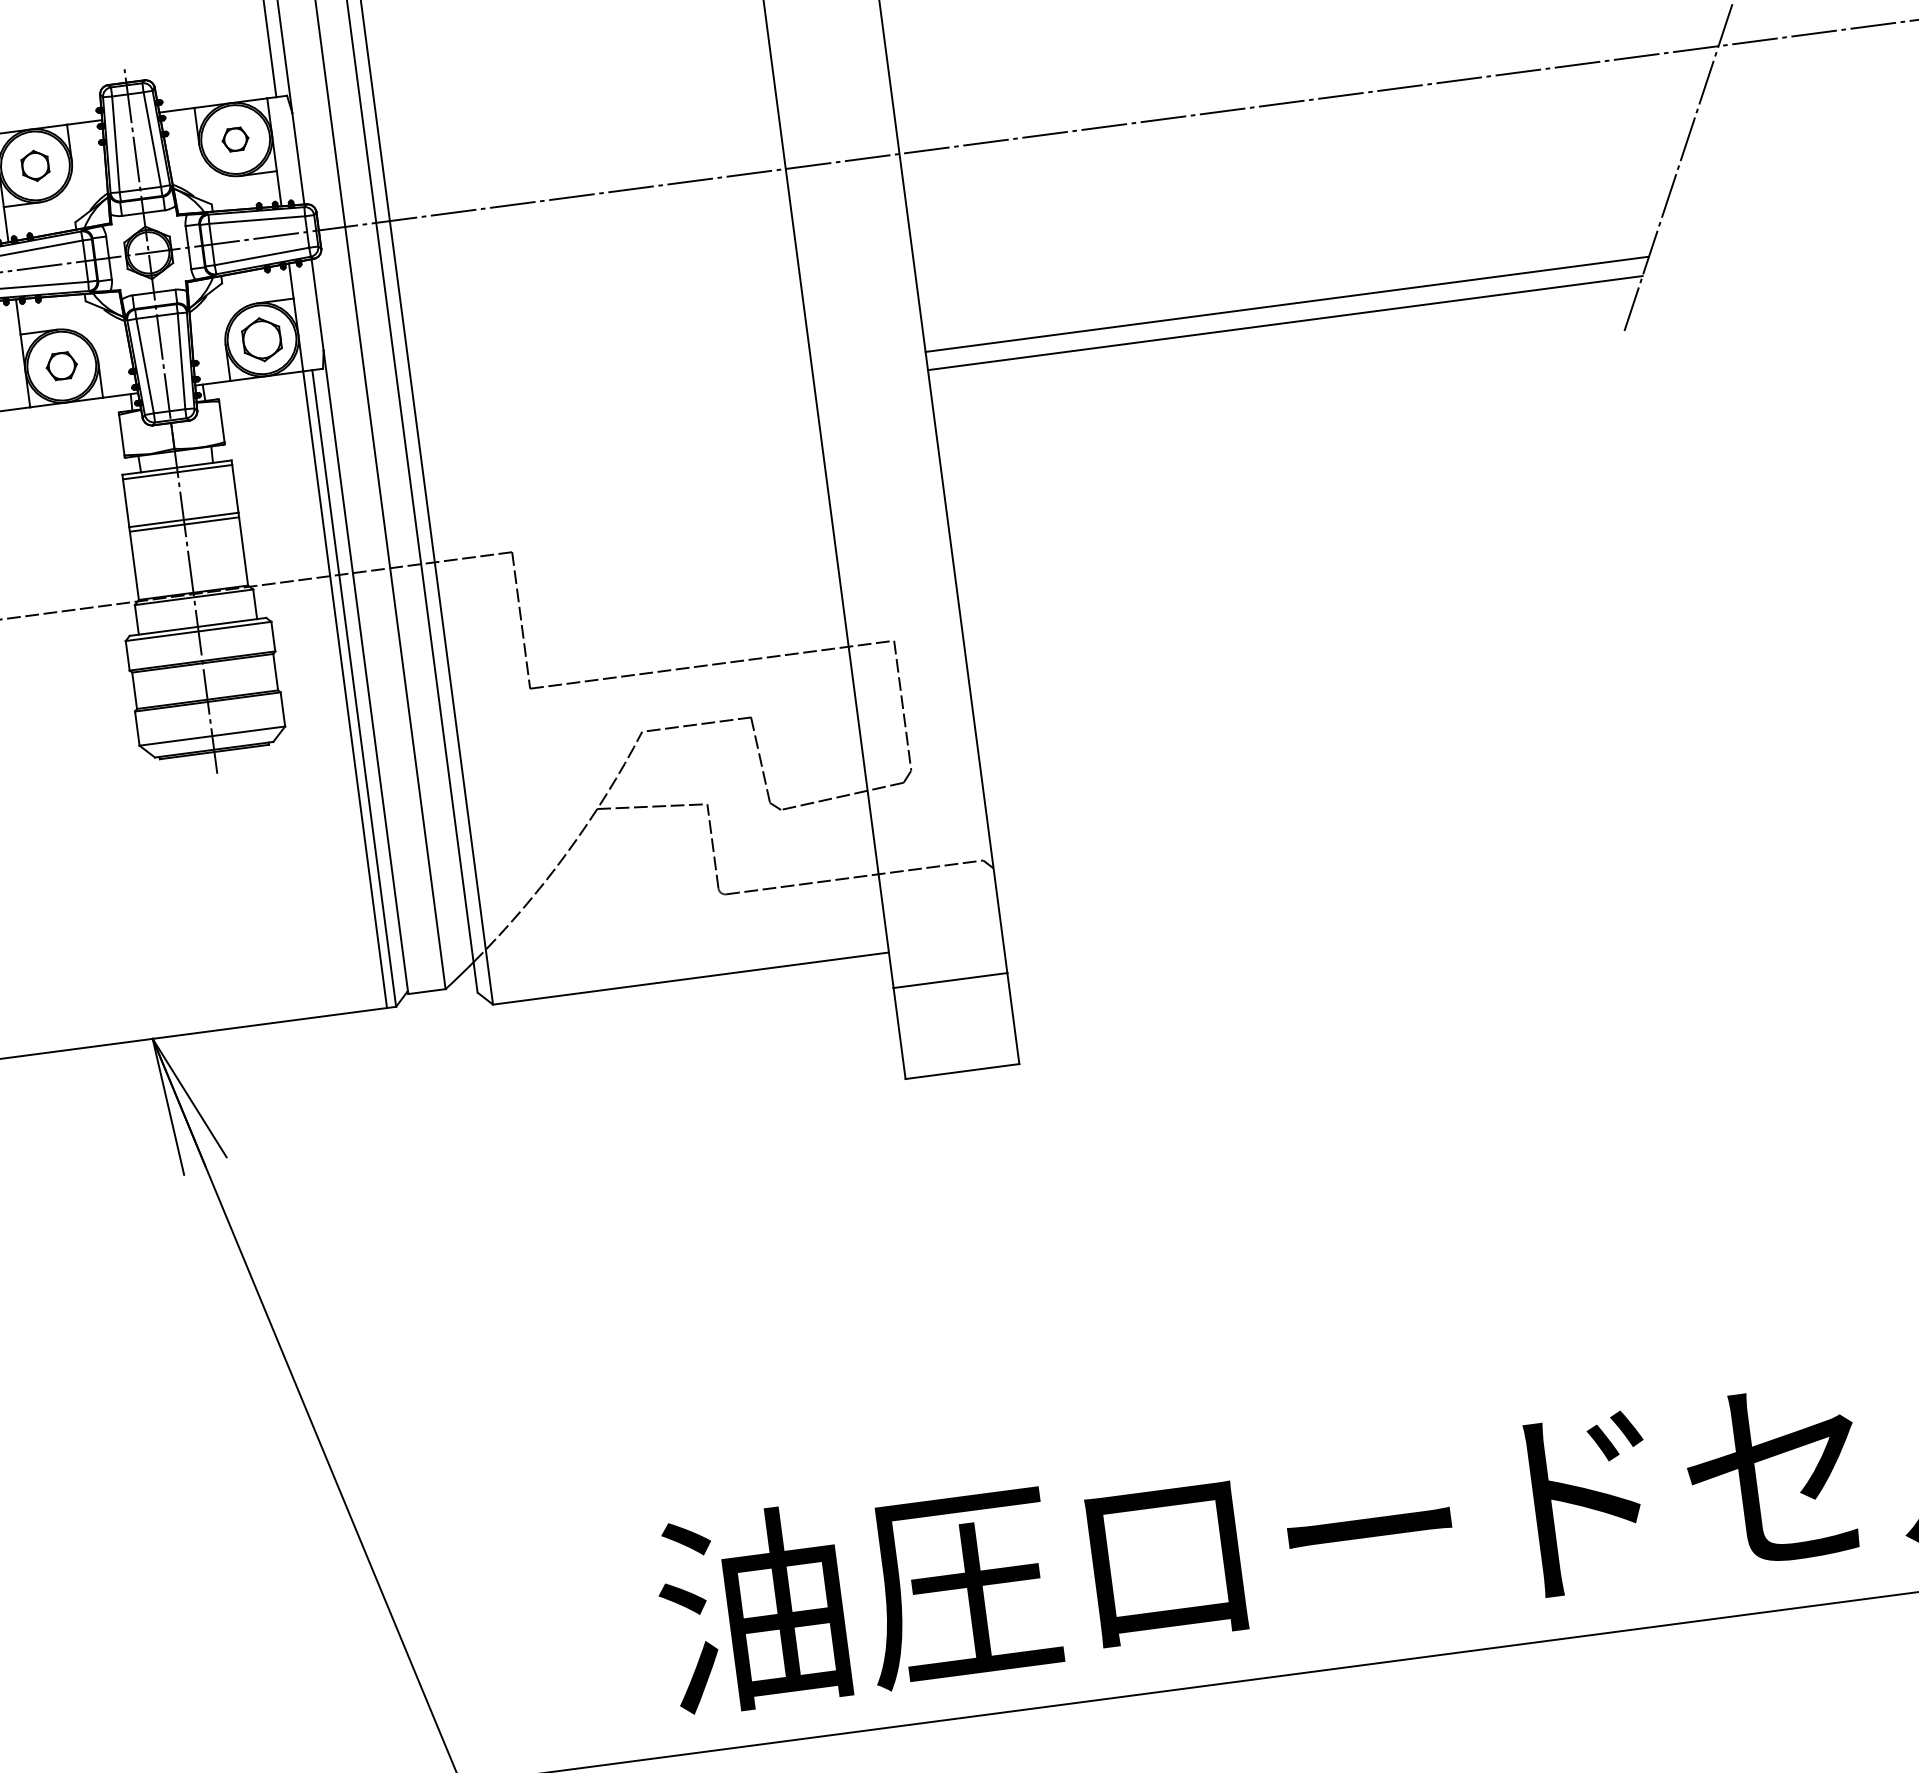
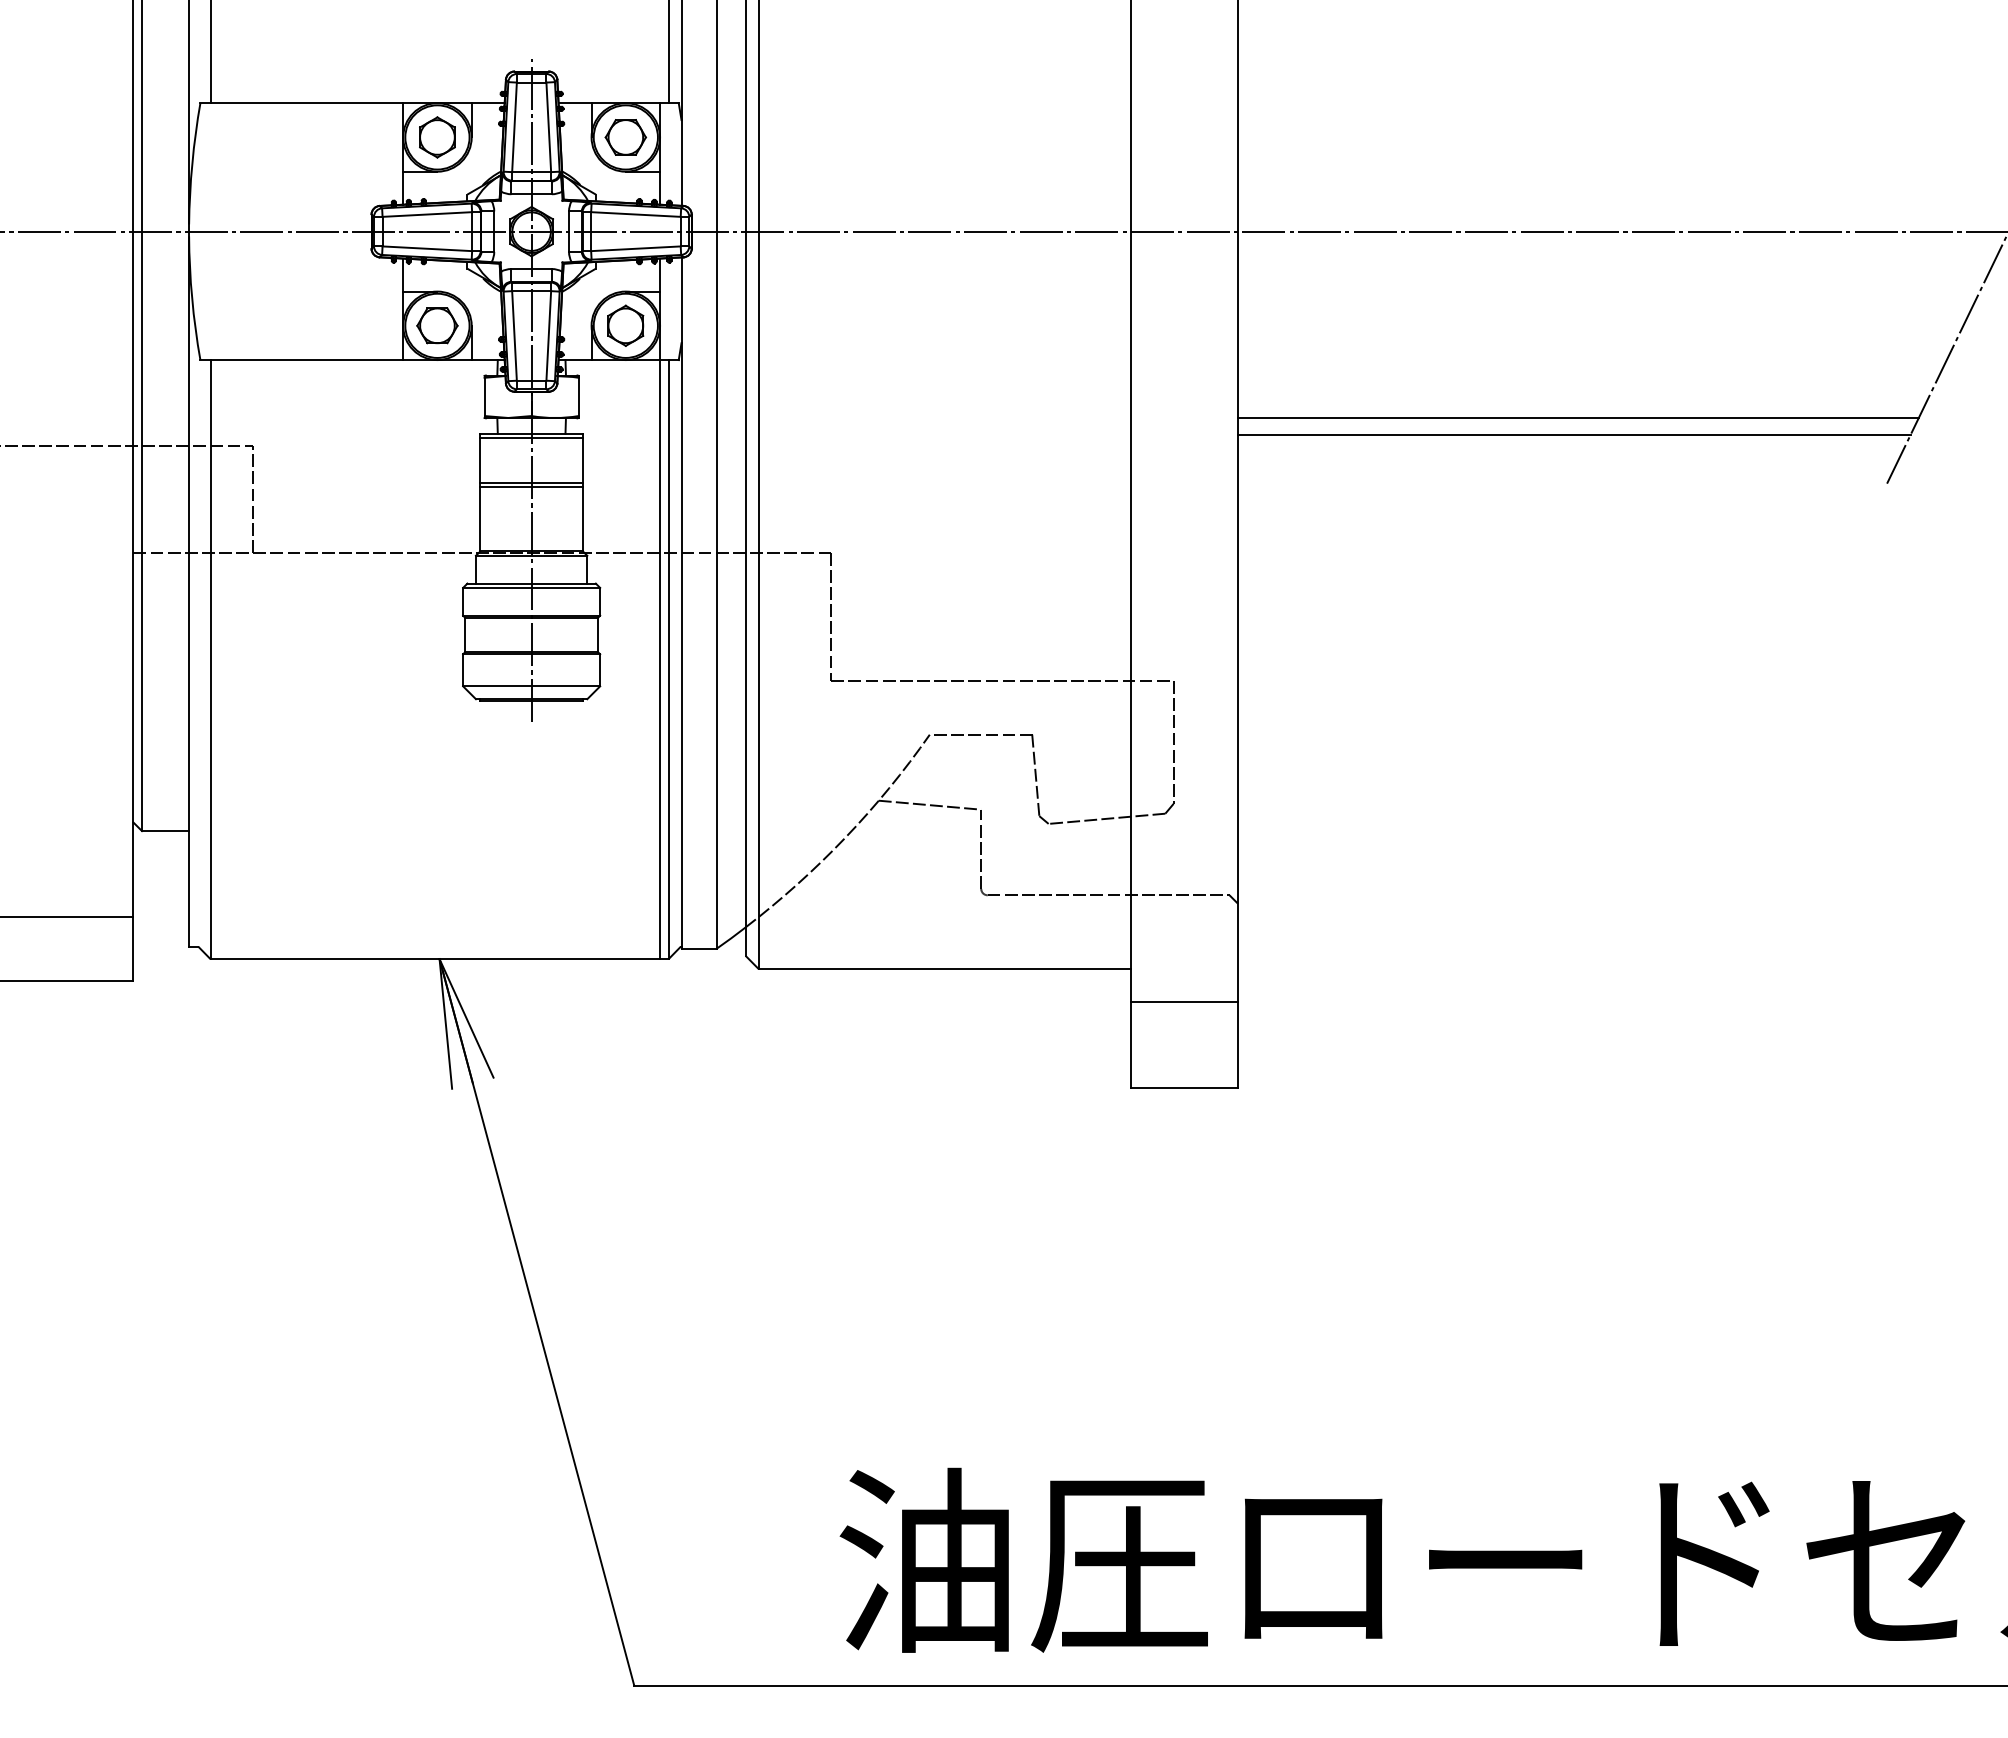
part: (235, 139) -> (625, 137), size x1.67
part: (35, 165) -> (437, 137), size x1.43
part: (61, 365) -> (437, 325), size x1.43

